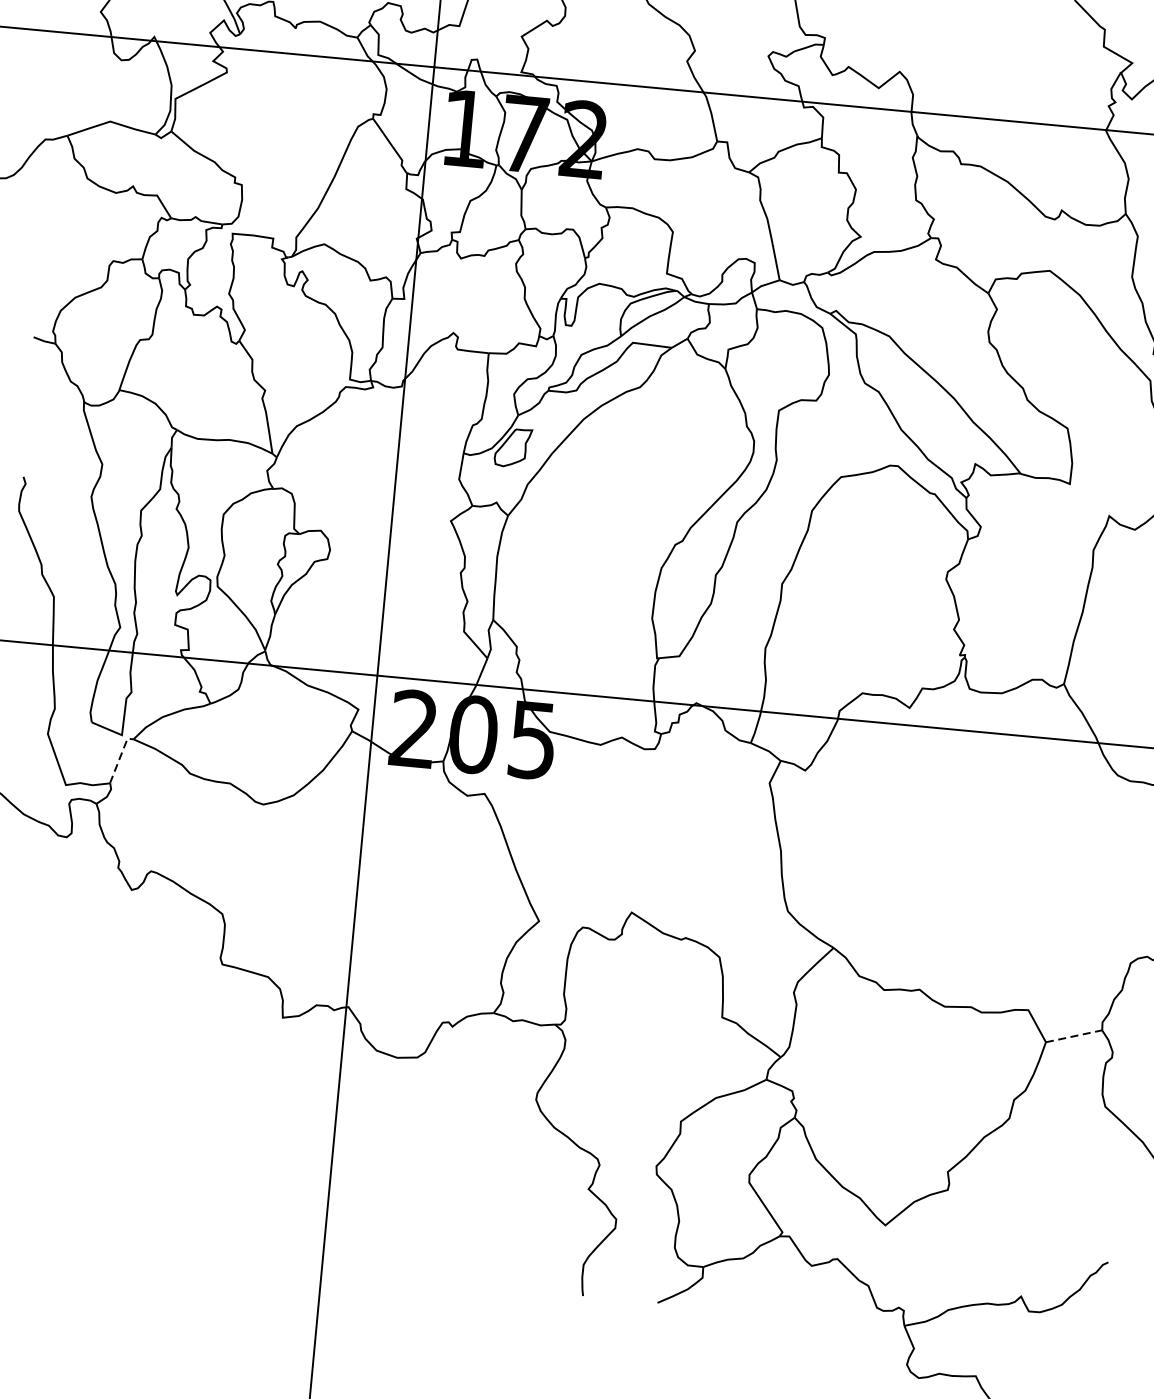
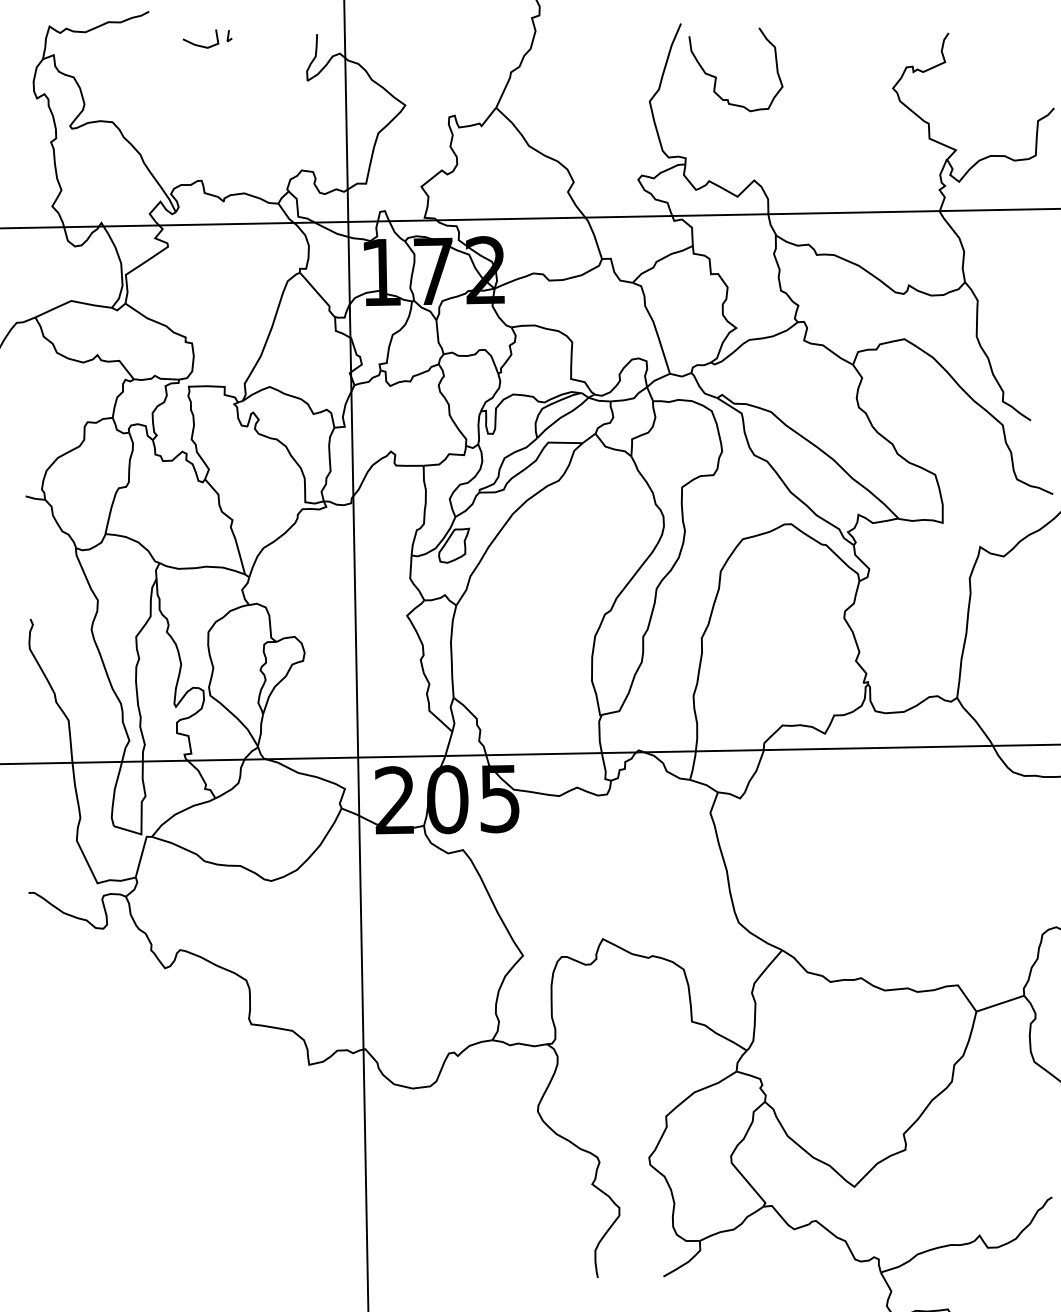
line: (120, 758) -> (142, 854), dashed -> solid
line: (1074, 1036) -> (1000, 1003), dashed -> solid

